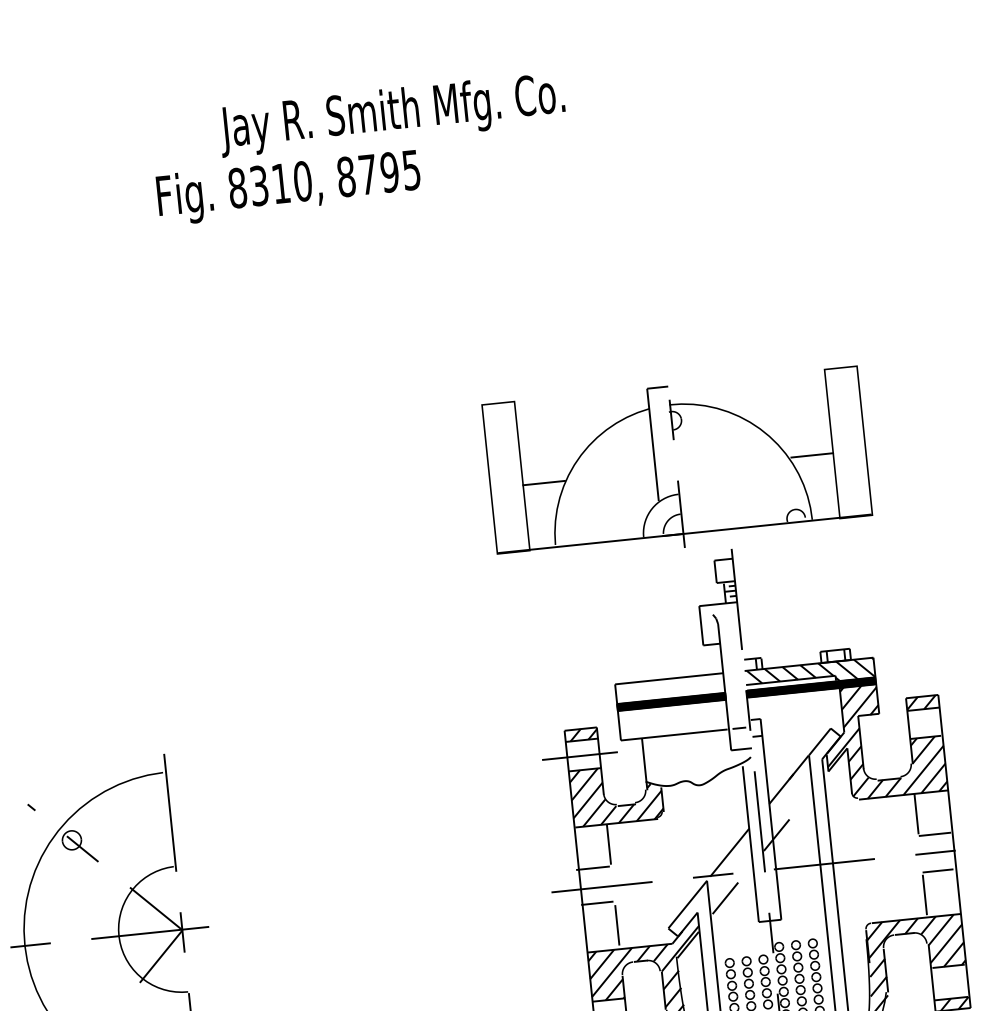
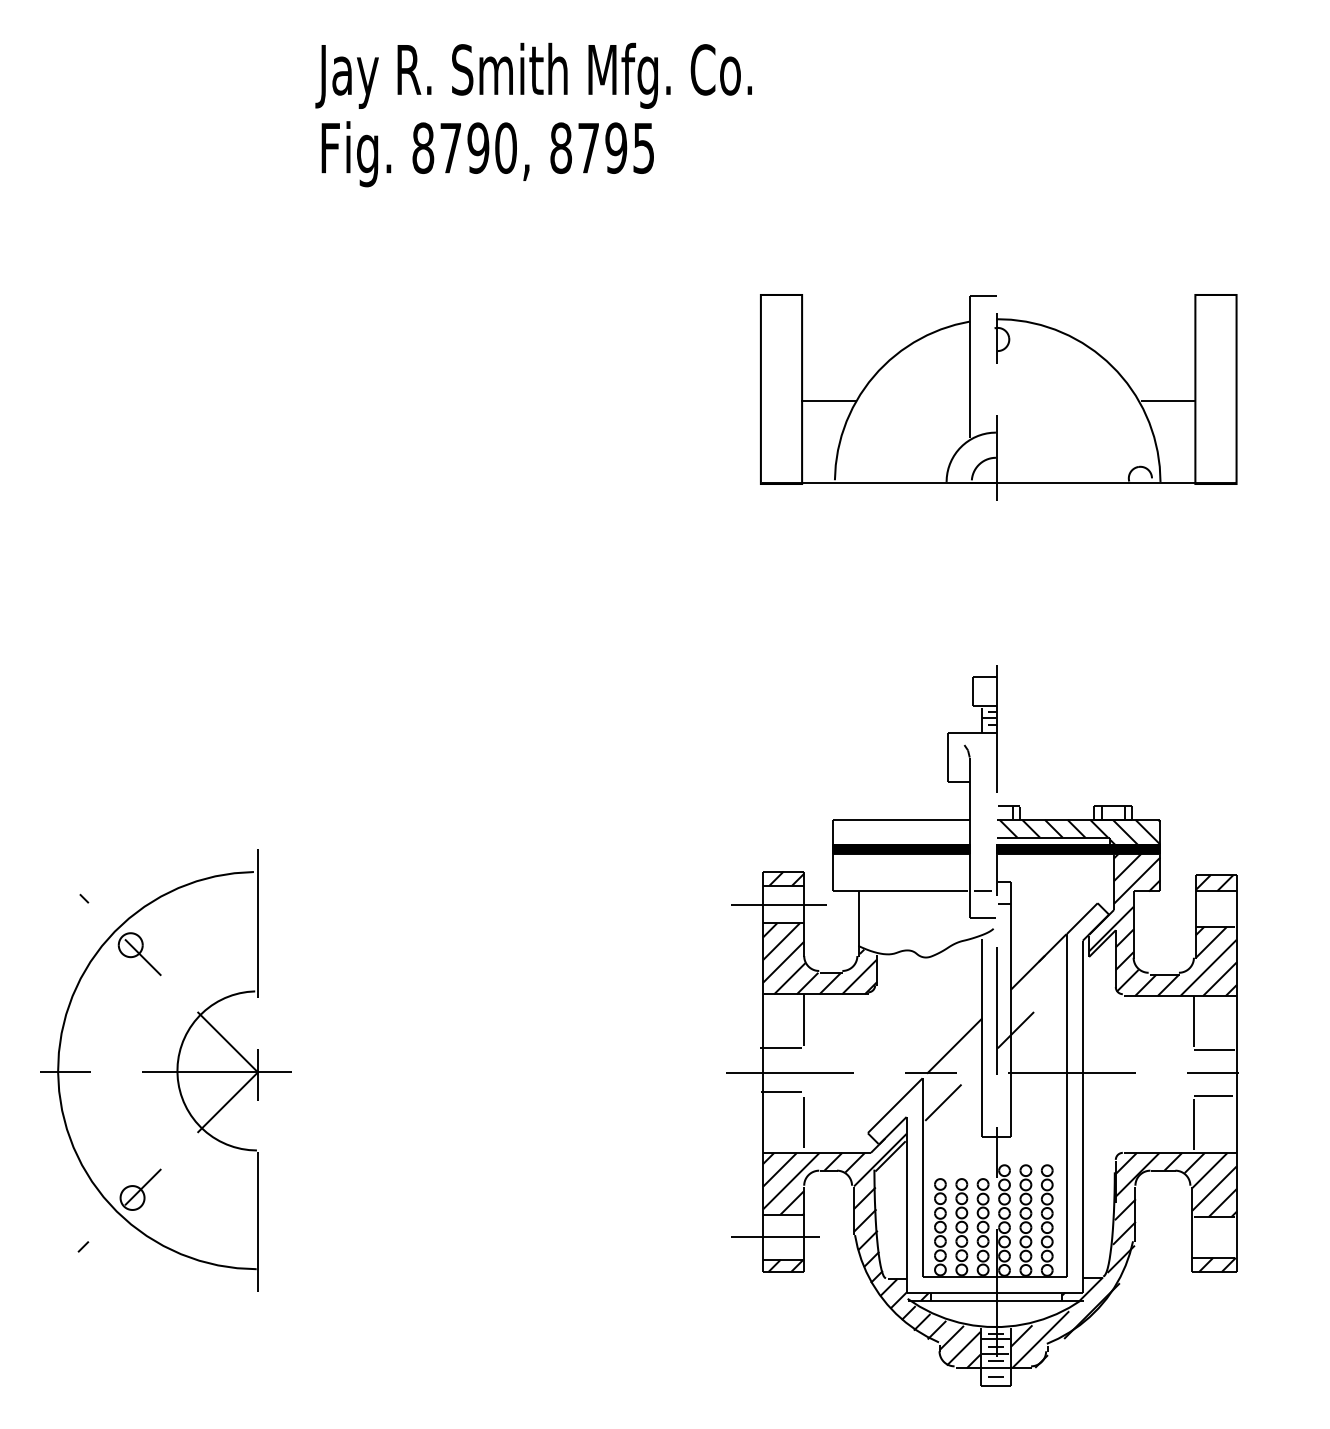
text: (391, 114) -> (533, 75), moved
text: (270, 184) -> (464, 147), 8310, -> 8790,
part: (678, 480) -> (997, 415), moved

